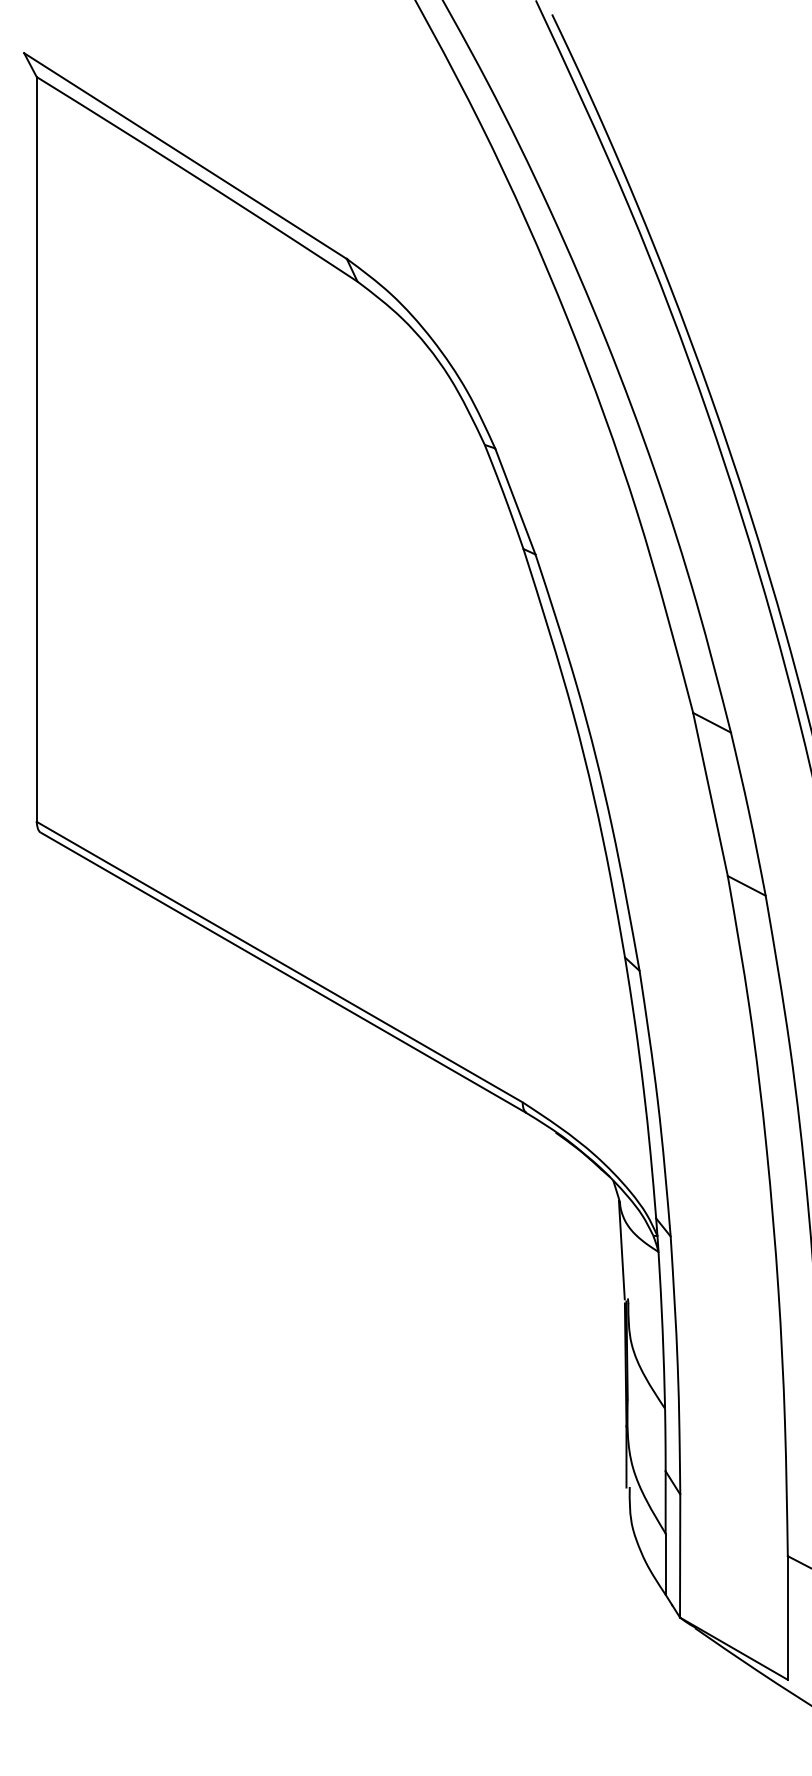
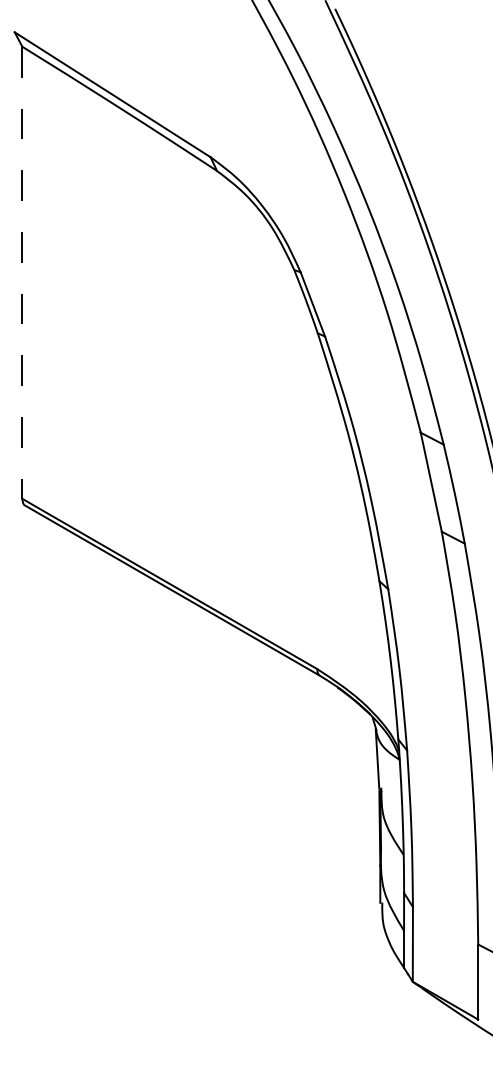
line: (36, 450) -> (22, 273), solid -> dashed

